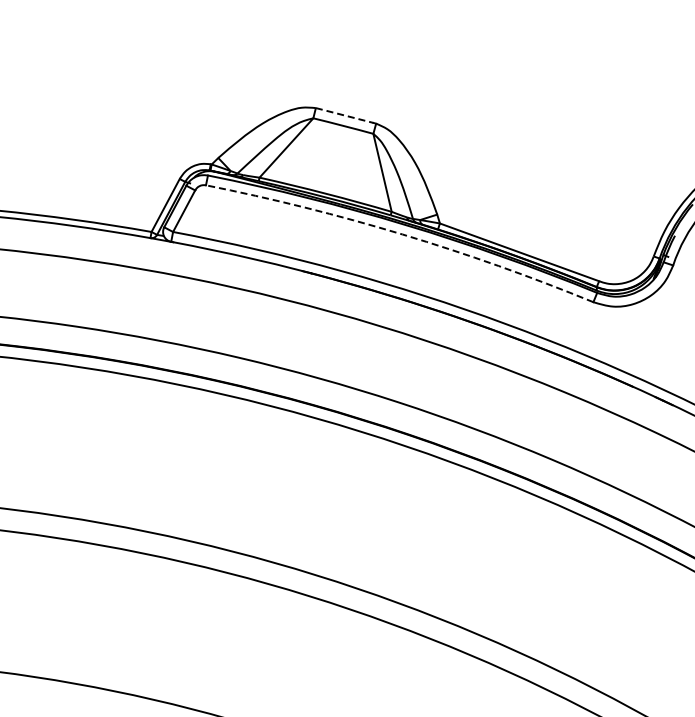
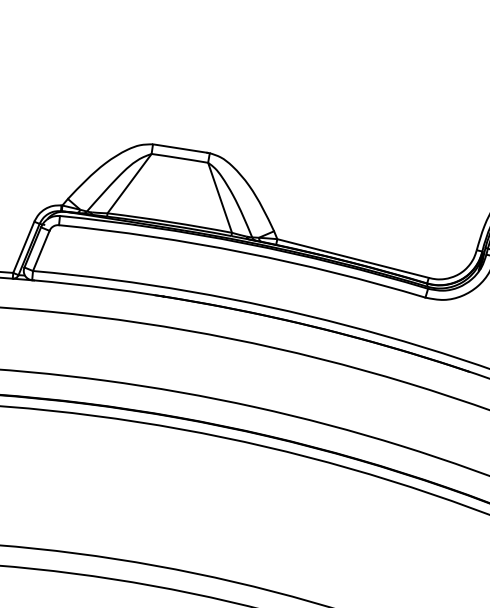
line: (344, 115) -> (179, 148), dashed -> solid
arc: (402, 234) -> (243, 252), dashed -> solid

